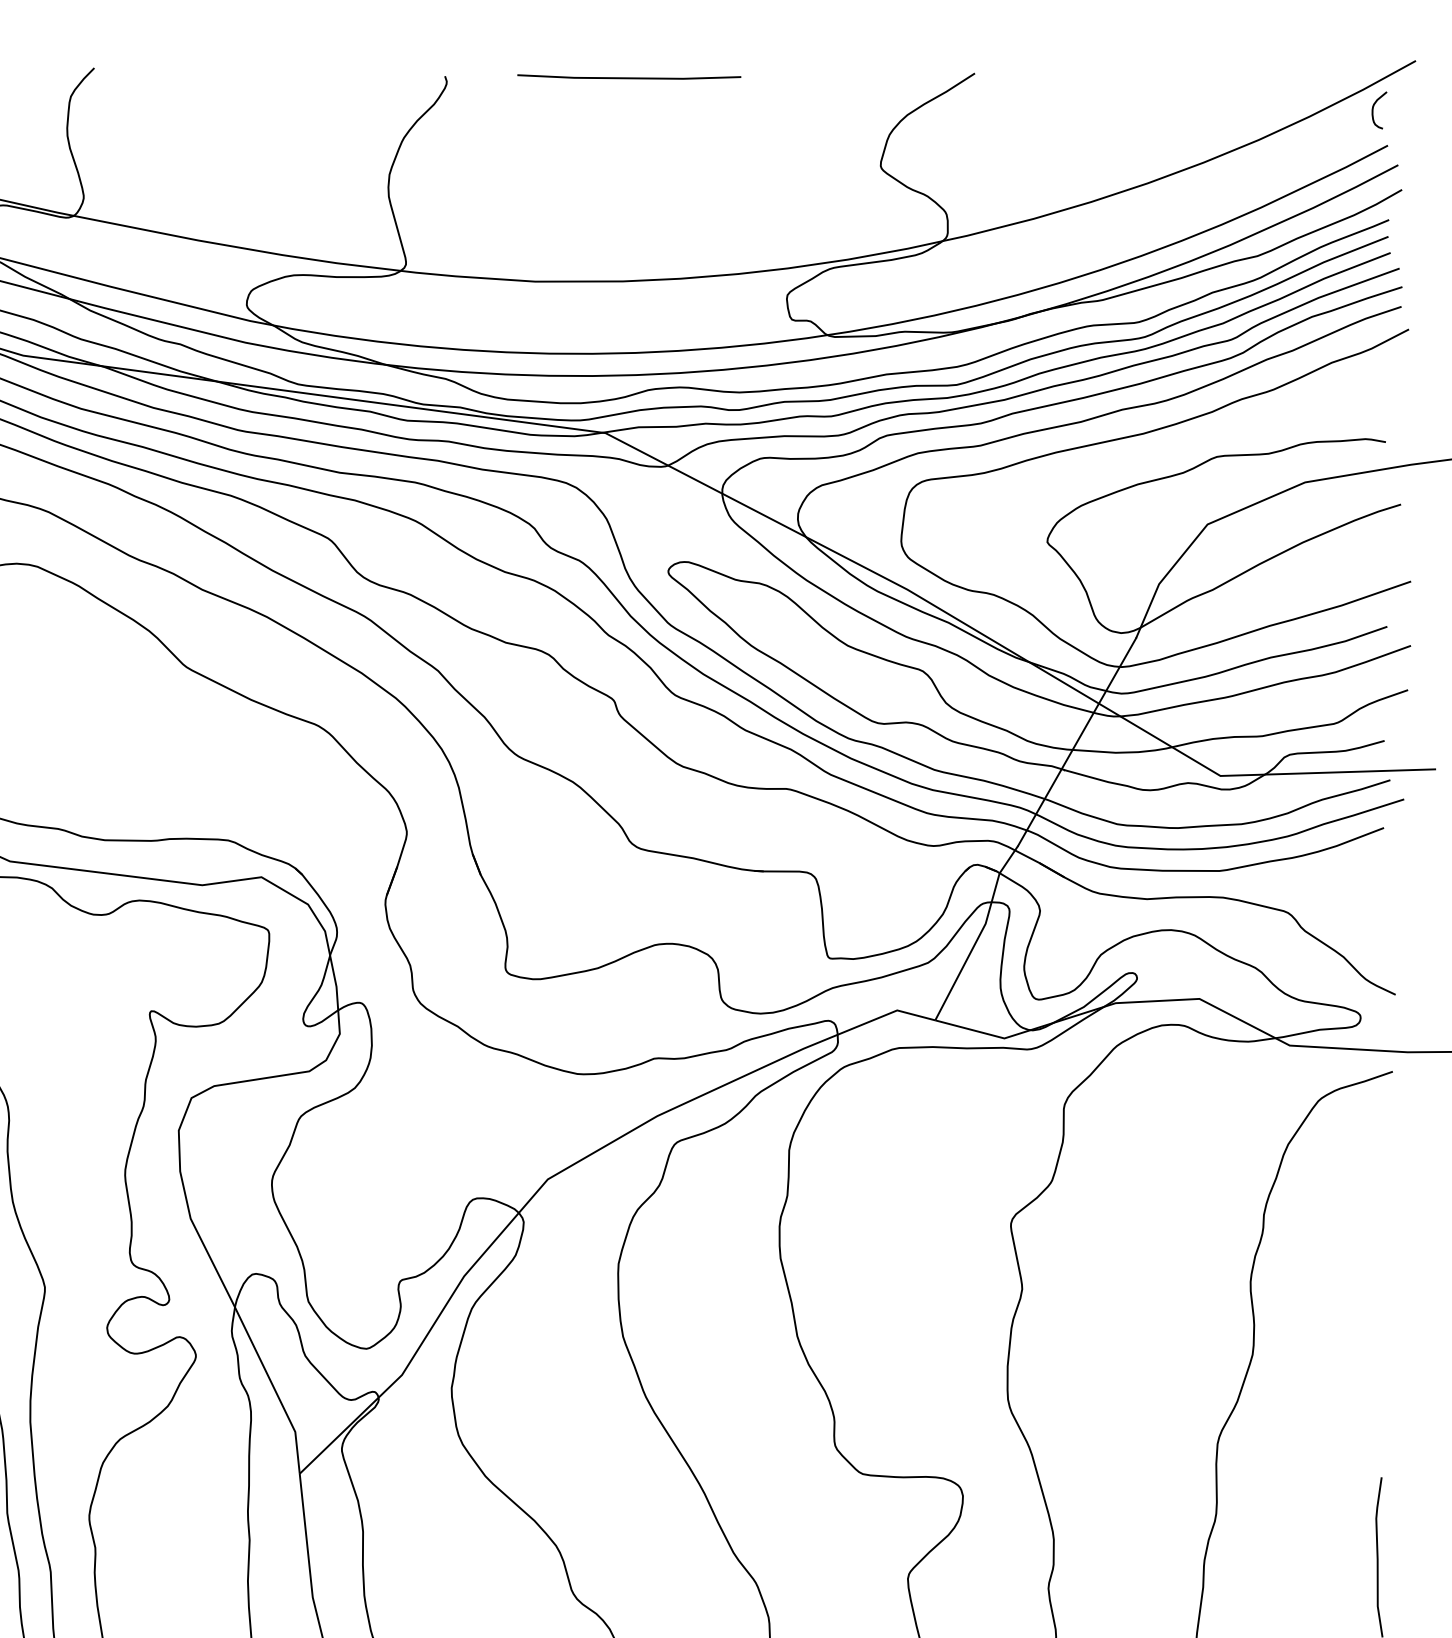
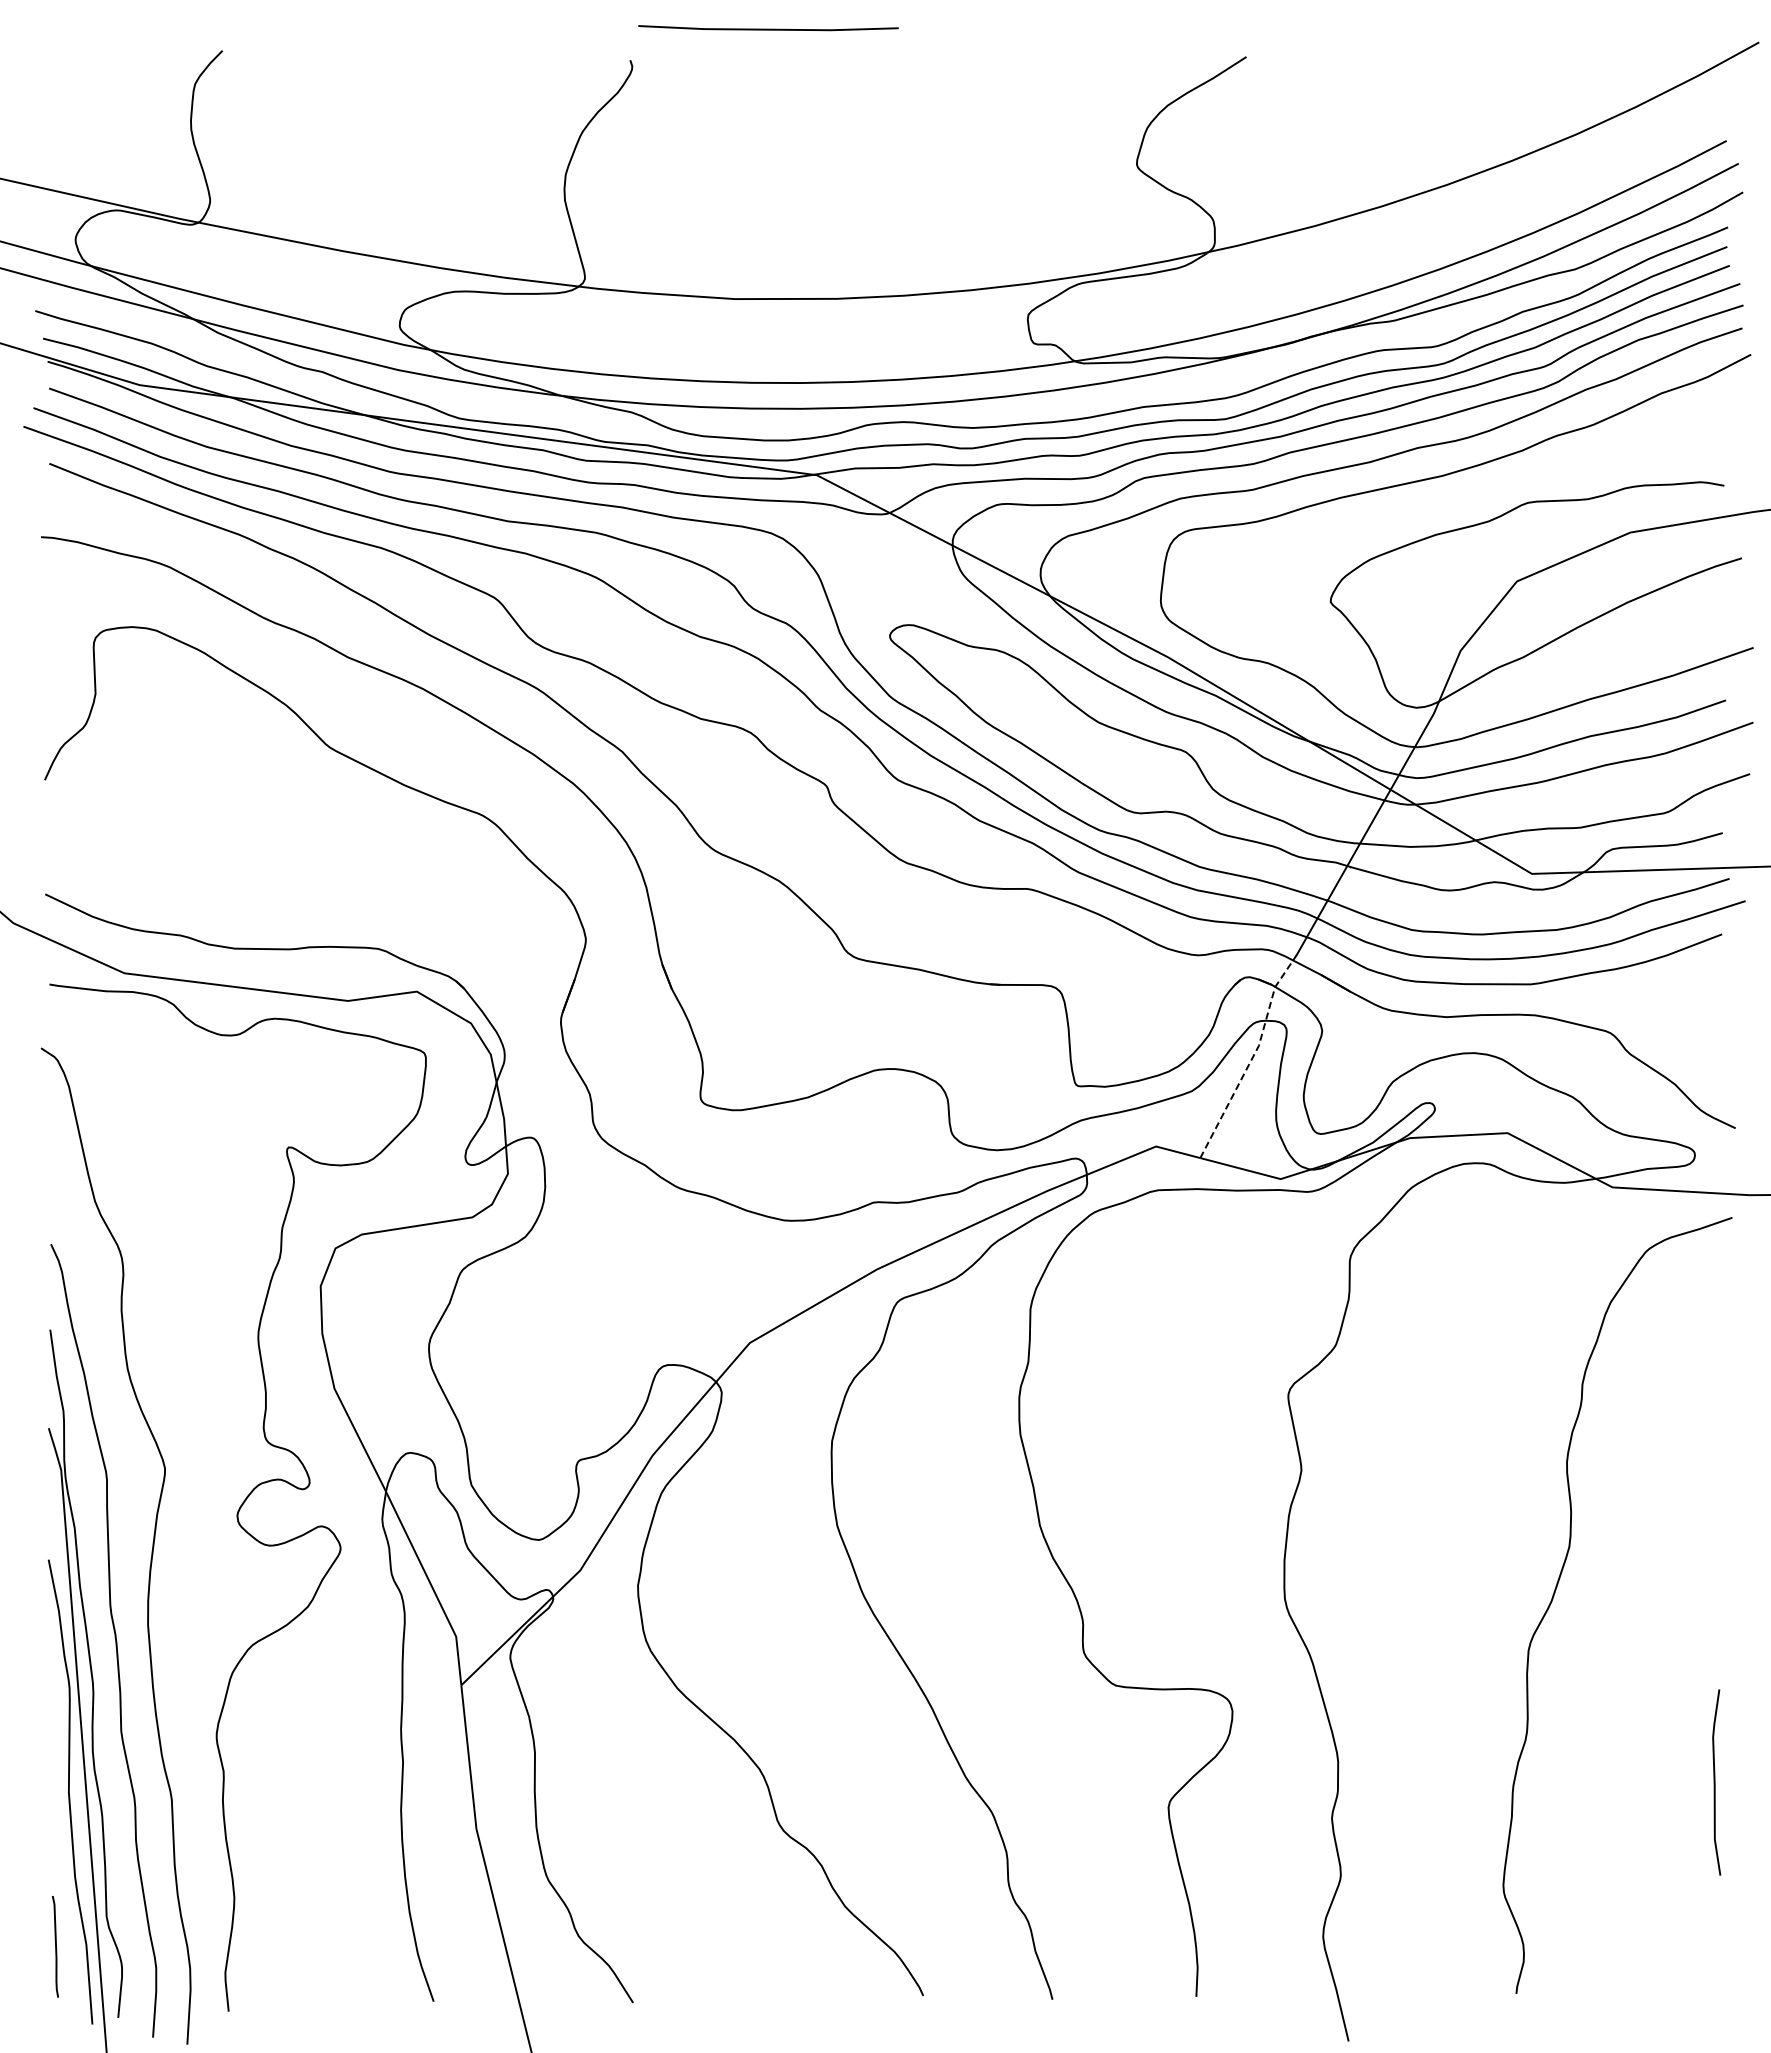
line: (629, 77) -> (768, 28), moved
curve: (1374, 107) -> (1710, 96), removed
line: (981, 933) -> (1253, 1056), solid -> dashed

